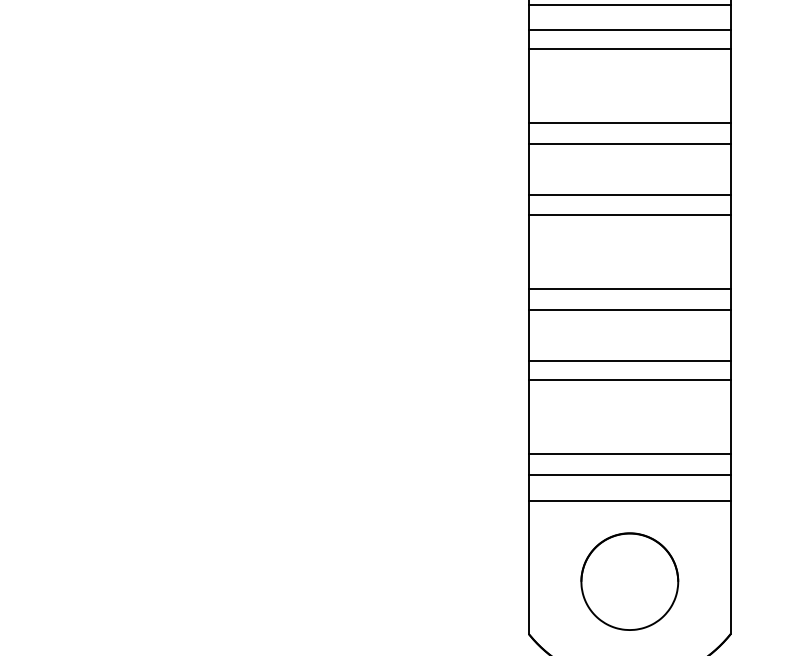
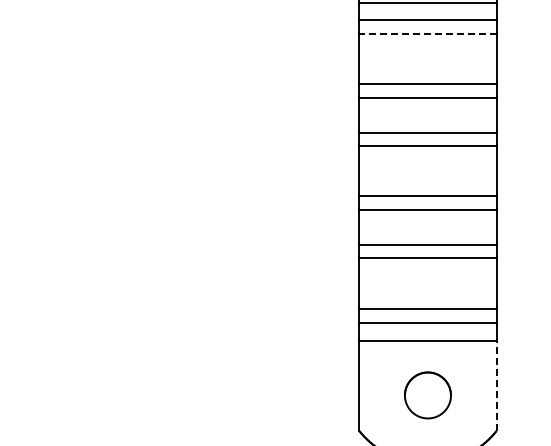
line: (629, 49) -> (427, 33), solid -> dashed
line: (730, 567) -> (496, 385), solid -> dashed
part: (629, 581) -> (427, 395), size x0.7

